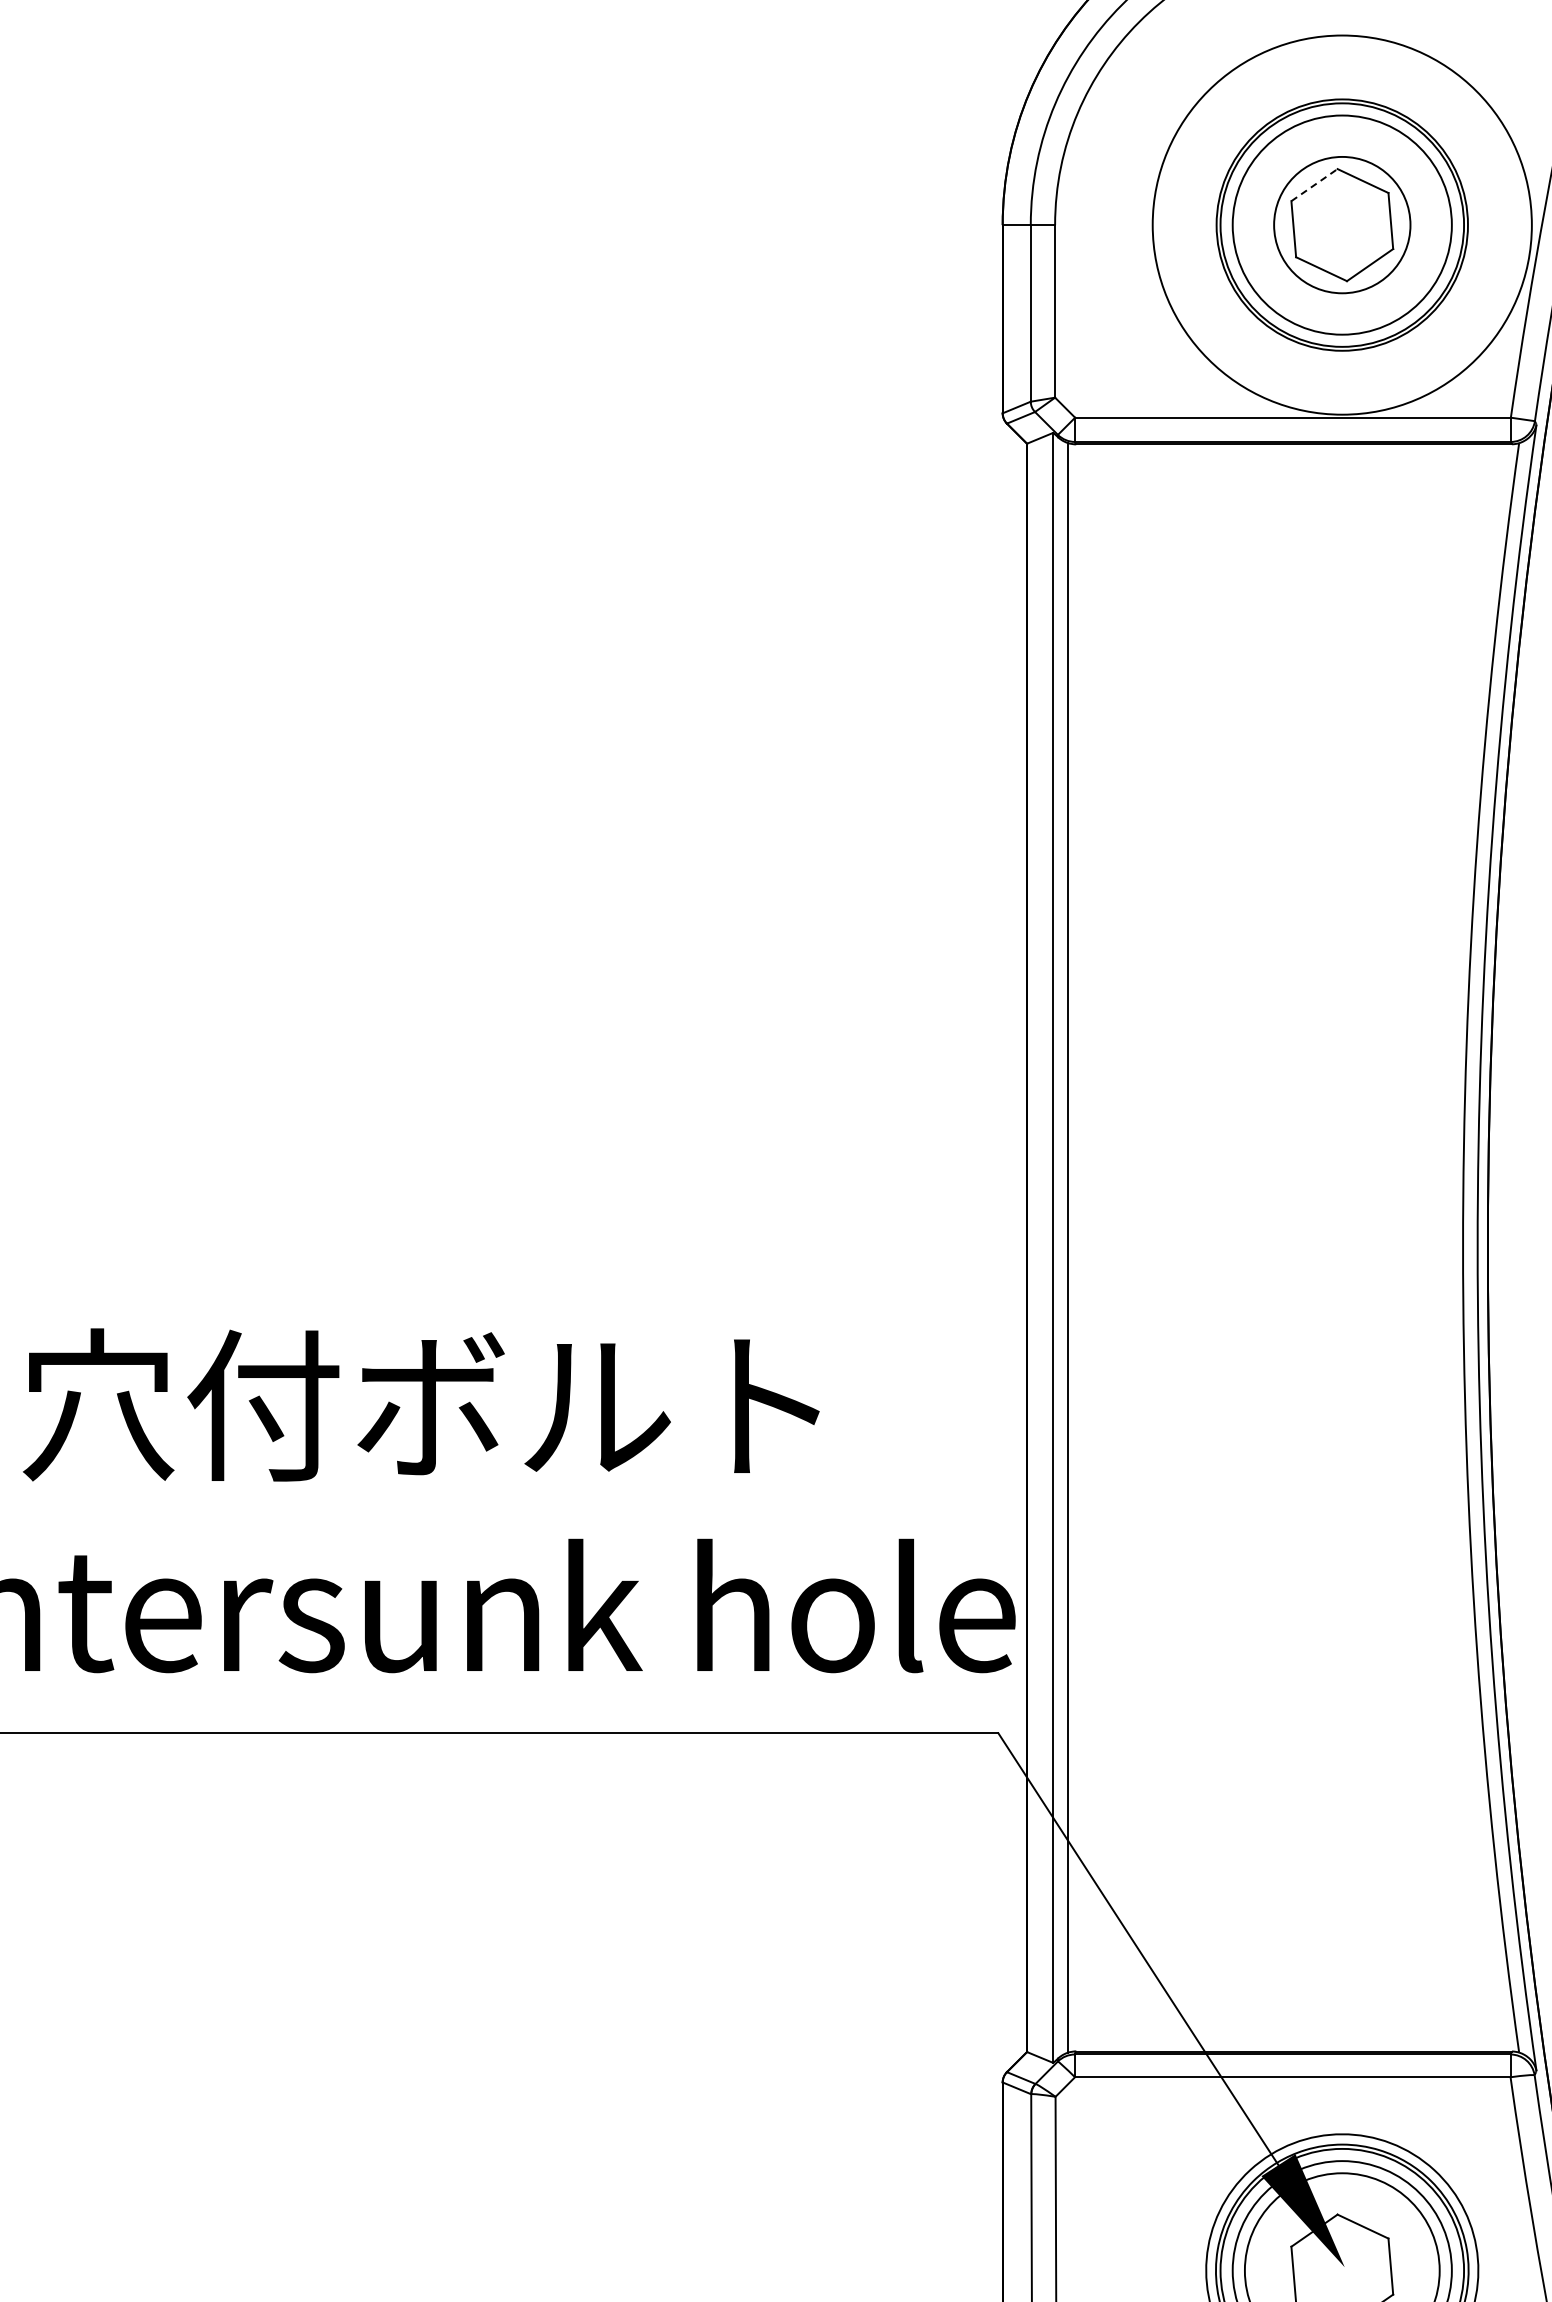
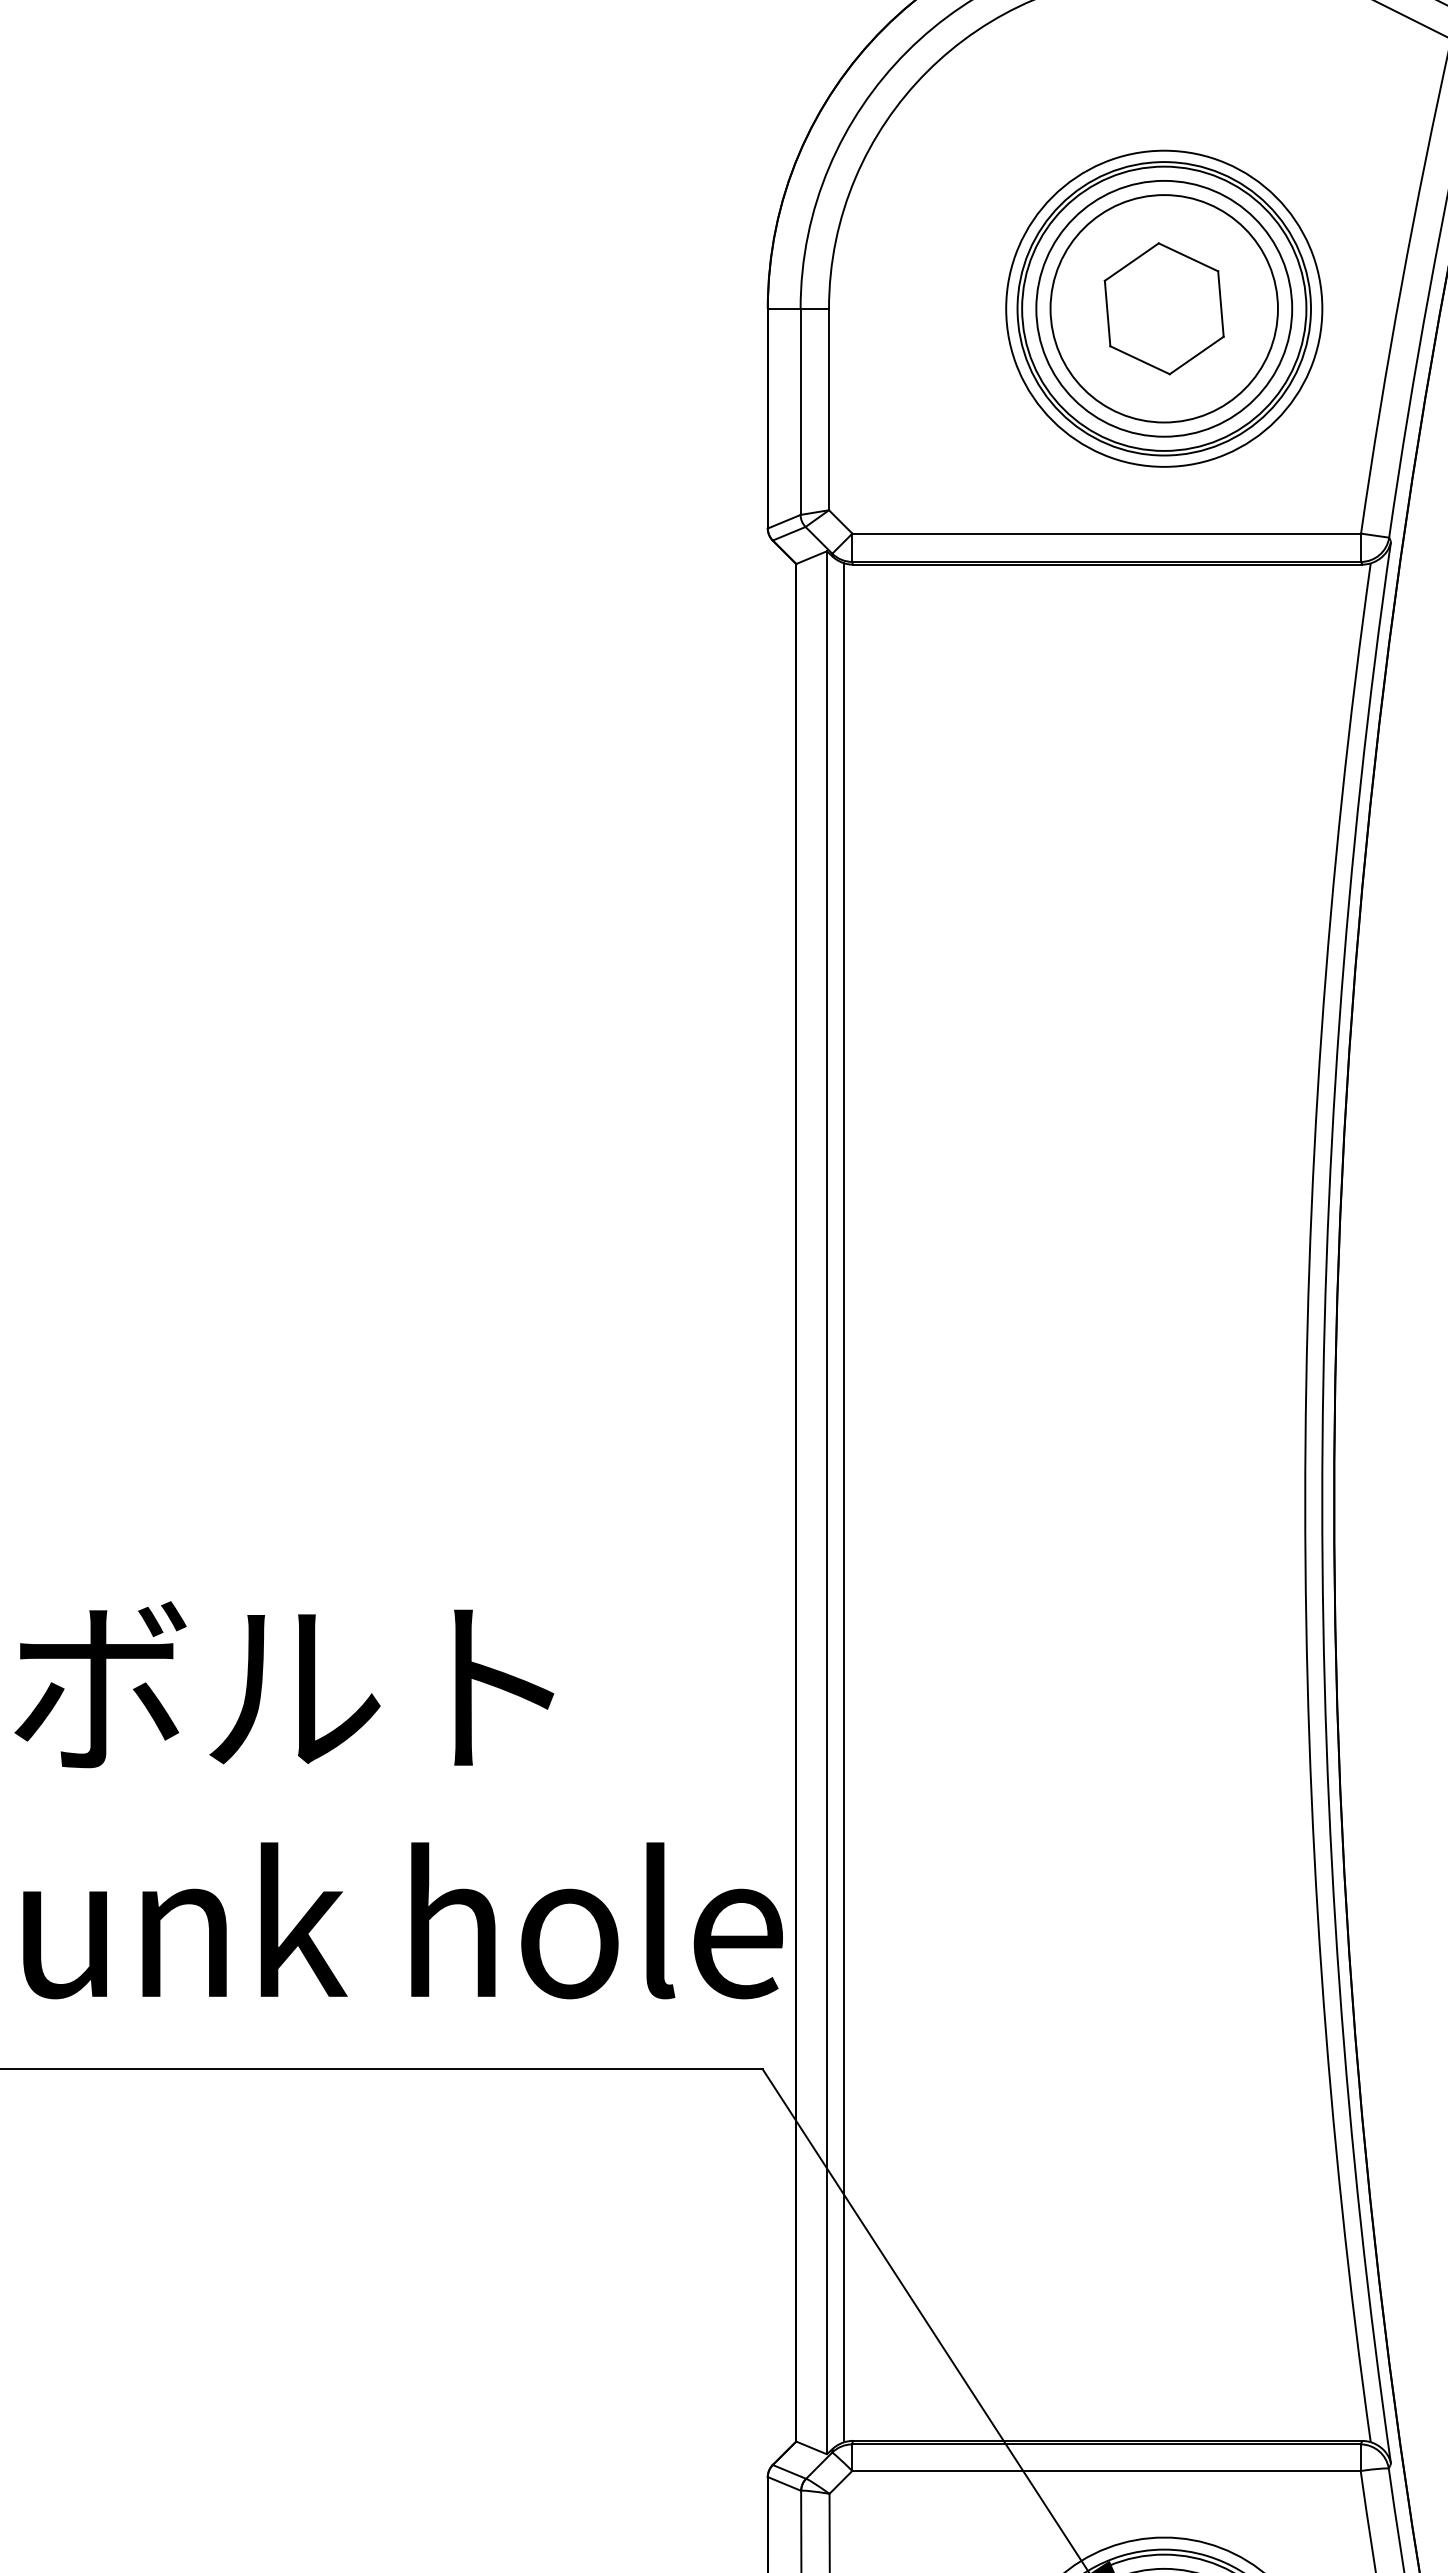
line: (1314, 184) -> (1131, 261), dashed -> solid
circle: (1341, 224) -> (1163, 308), size x0.71
circle: (1341, 224) -> (1163, 308), size x1.43

